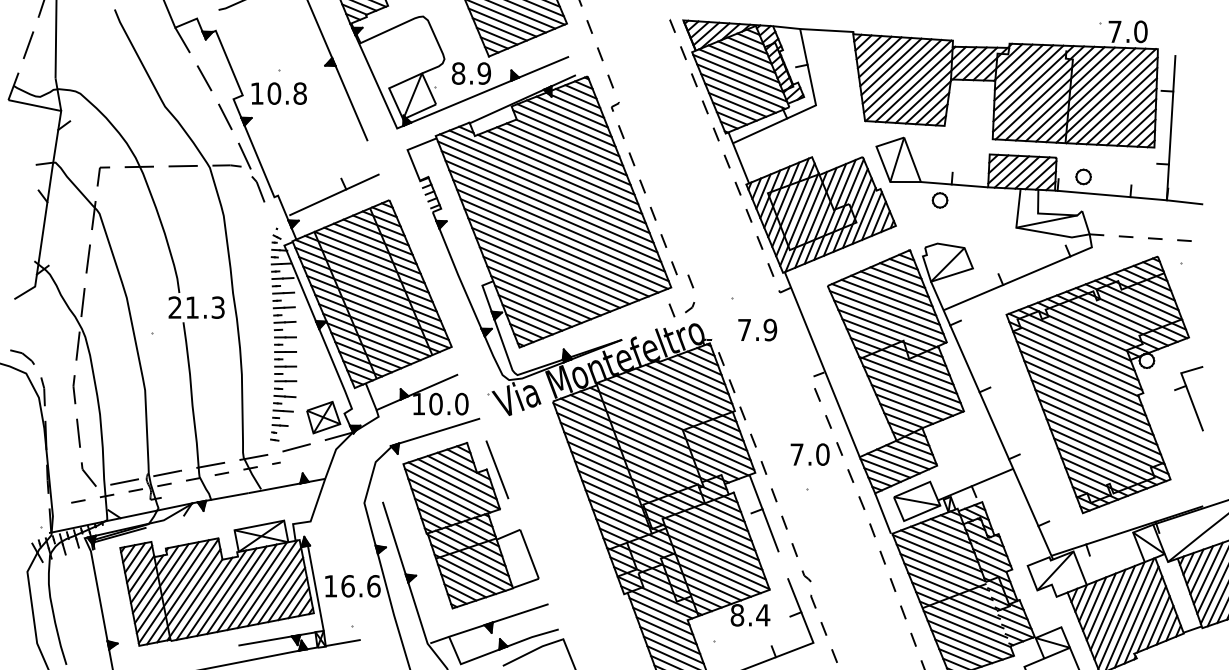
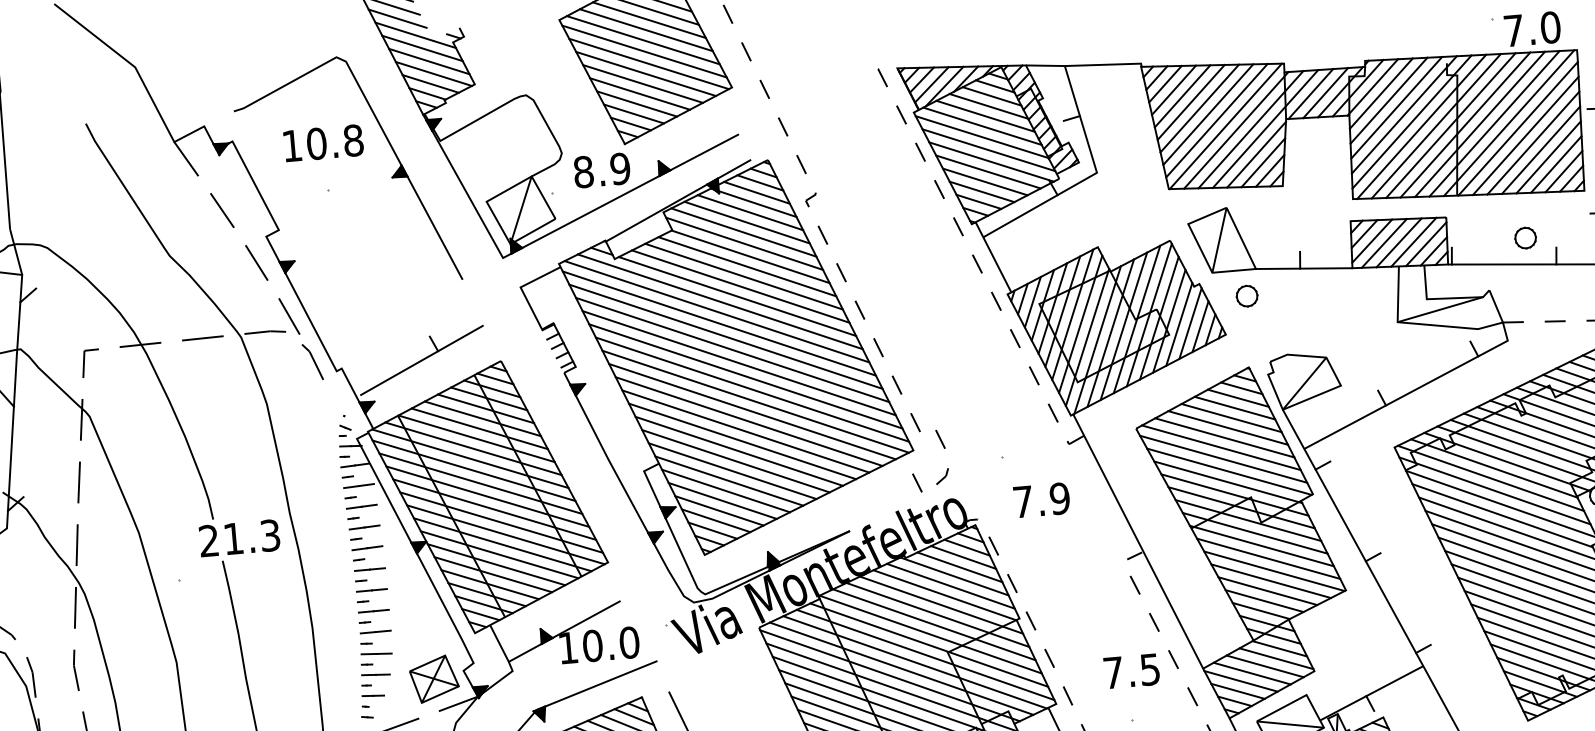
text: (278, 93) -> (322, 143), moved
part: (1083, 176) -> (1525, 237), moved
part: (939, 200) -> (1246, 296), moved
text: (822, 454) -> (1149, 669), 7.0 -> 7.5

